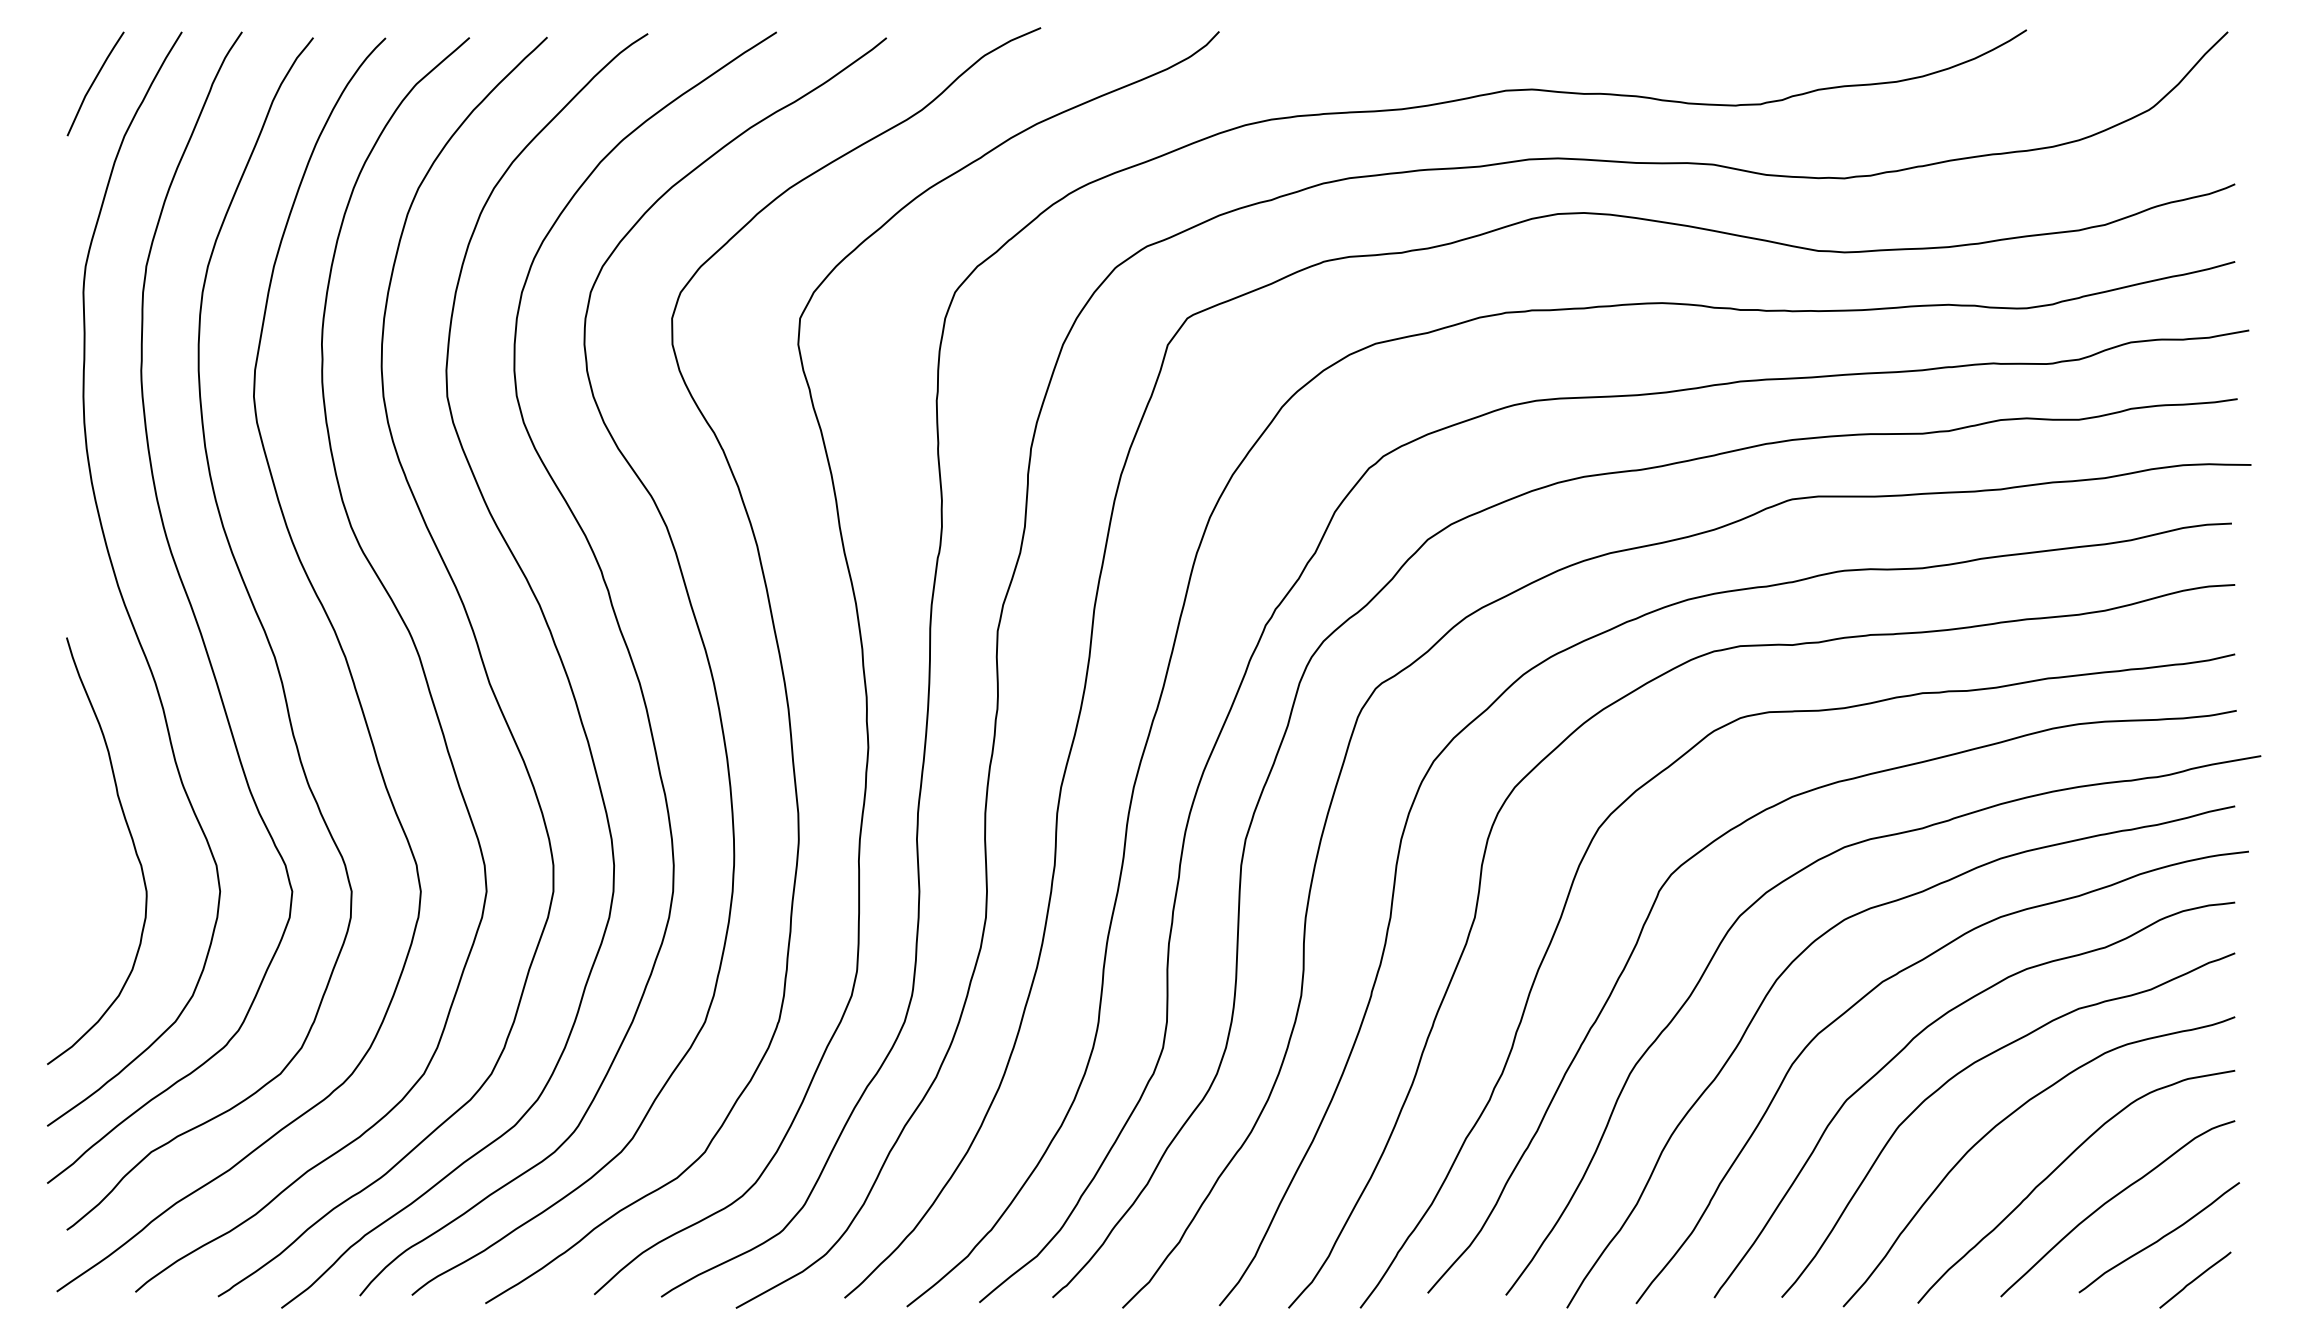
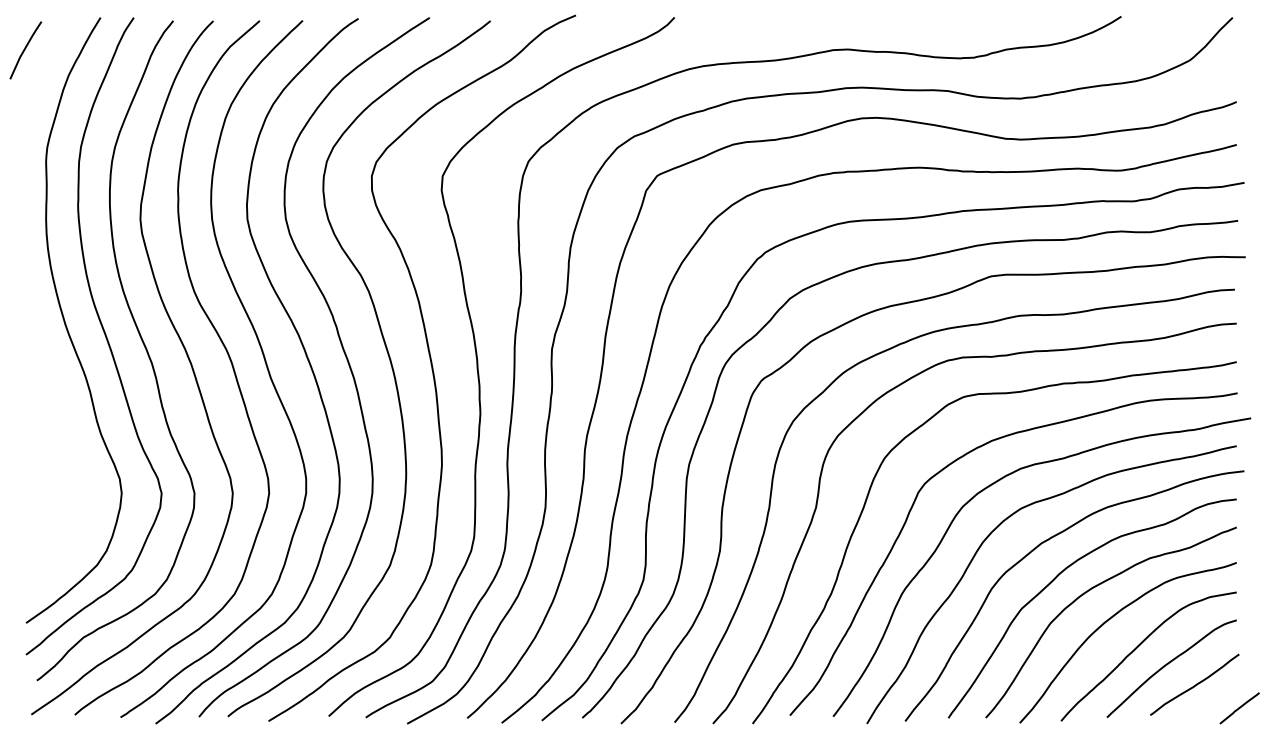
line: (94, 84) -> (25, 50), moved
curve: (131, 843) -> (72, 466), removed
line: (2194, 1280) -> (1239, 708), moved

